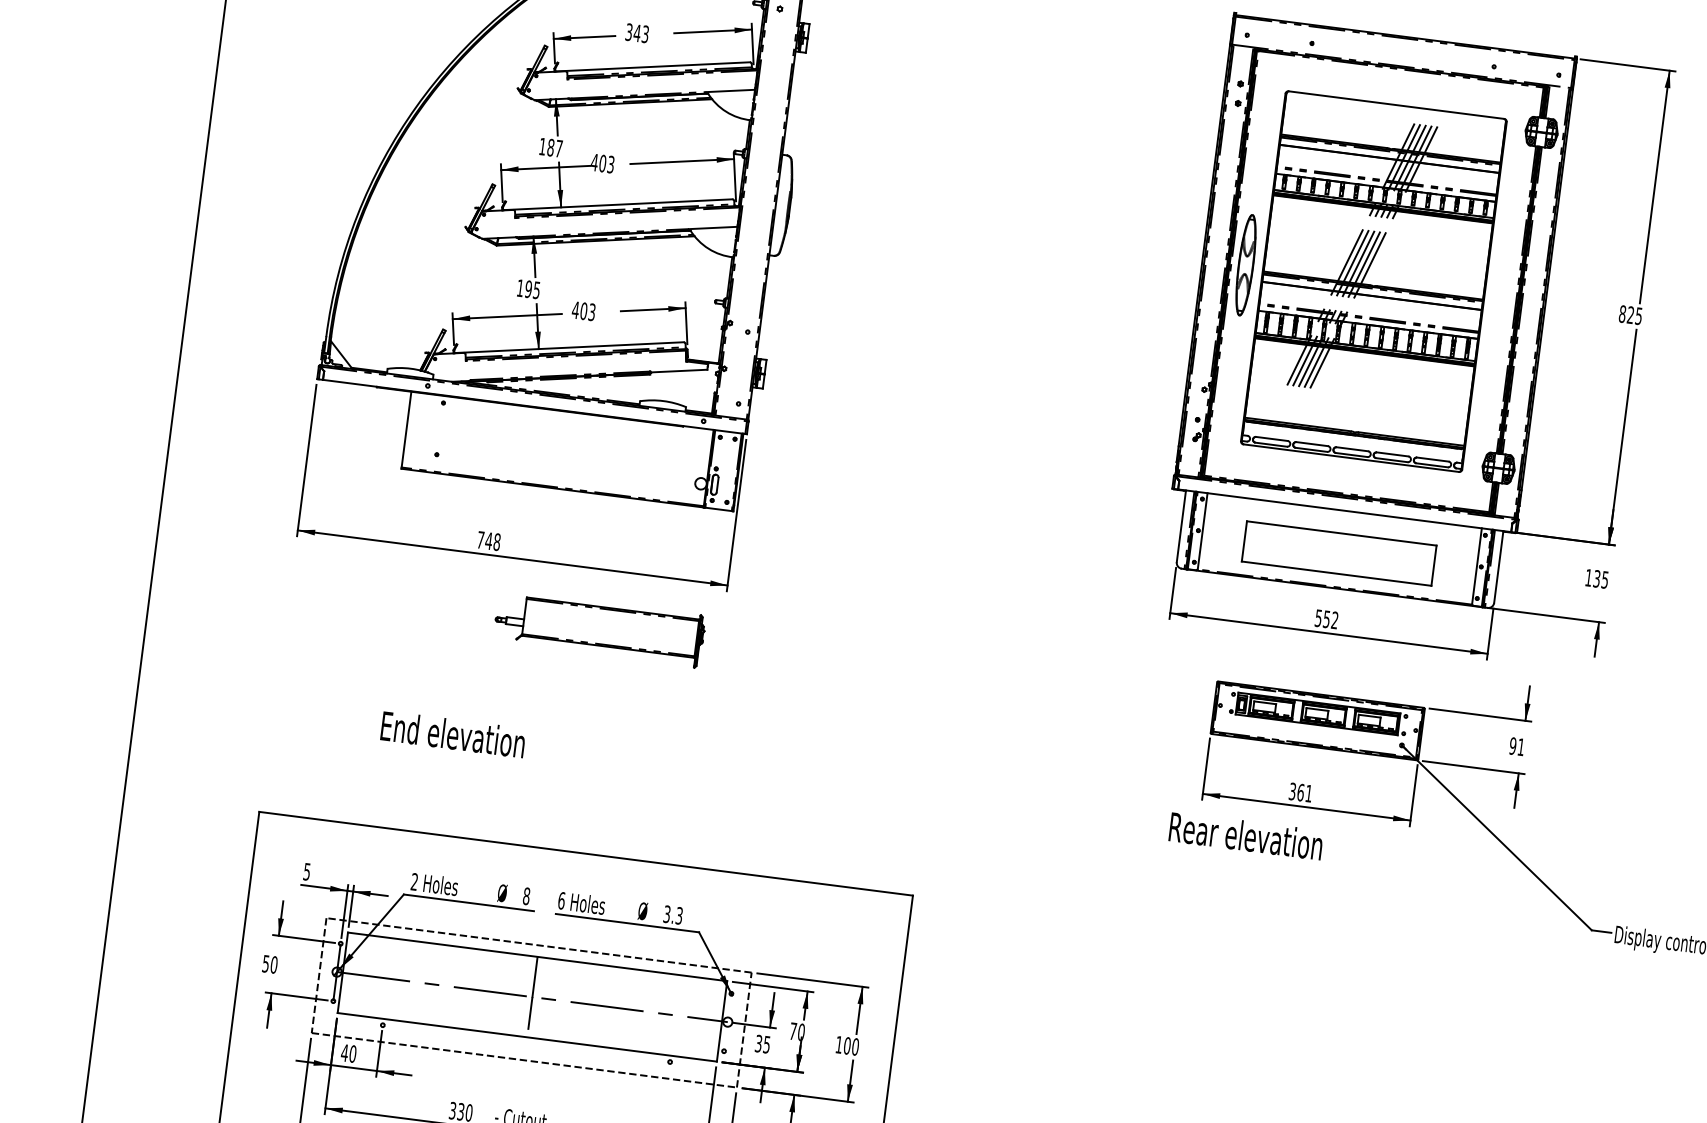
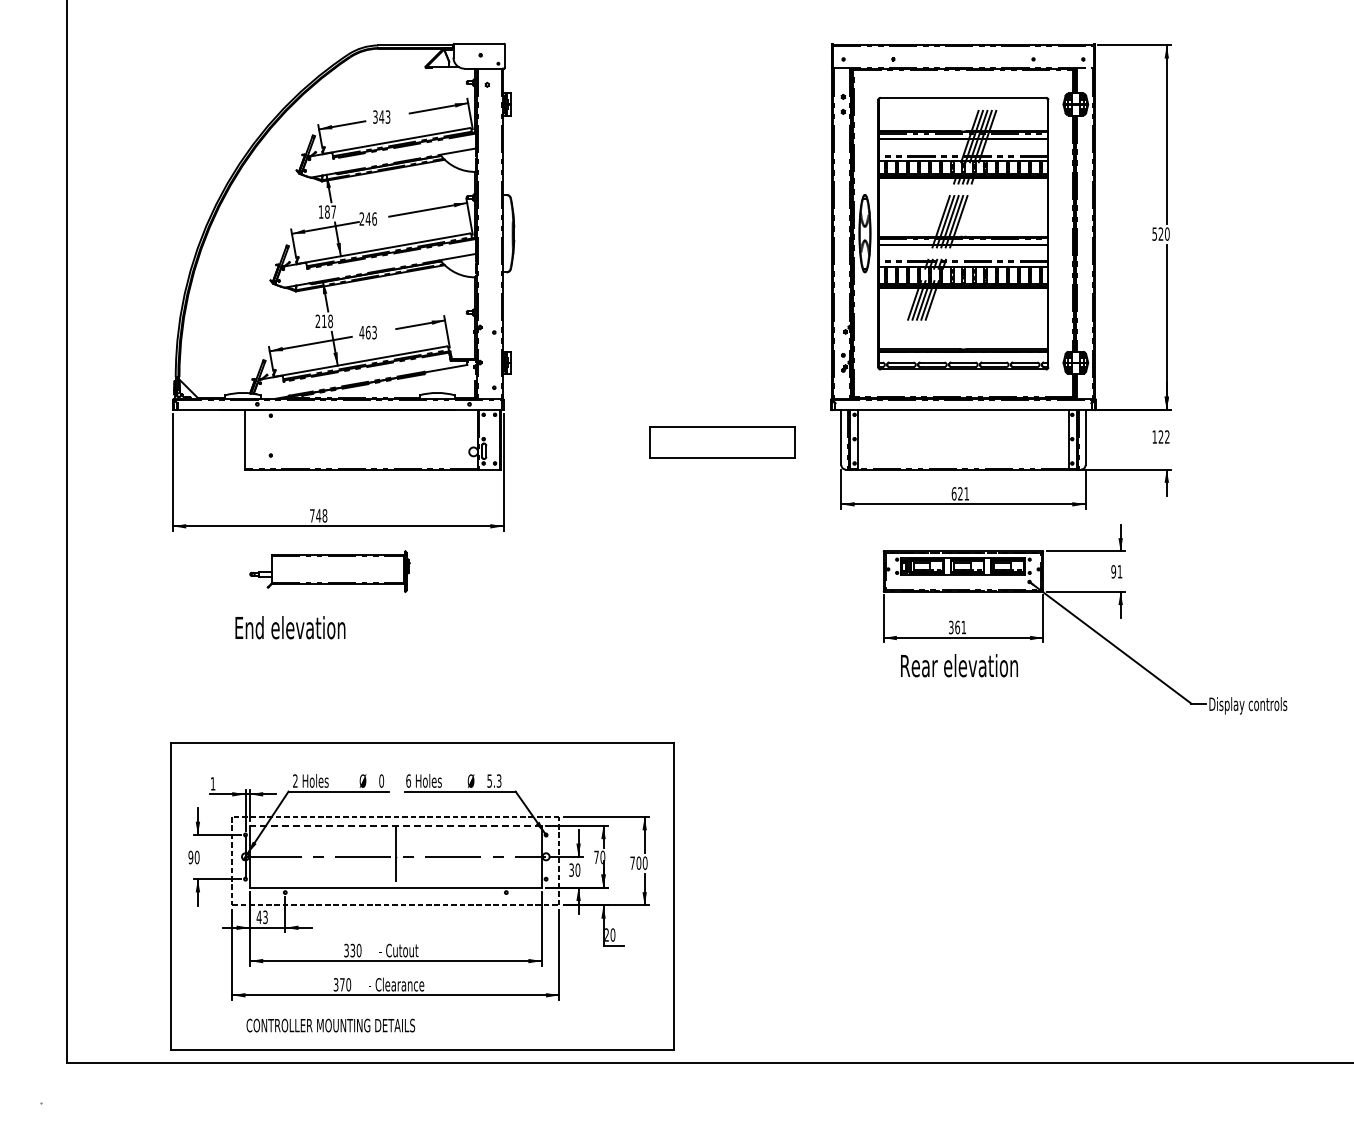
text: (603, 162) -> (368, 218), 403 -> 246
text: (527, 289) -> (323, 321), 195 -> 218
text: (584, 311) -> (368, 332), 403 -> 463
text: (1630, 314) -> (1160, 233), 825 -> 520
part: (1339, 553) -> (722, 442), moved
text: (1600, 578) -> (1163, 436), 135 -> 122
text: (1325, 618) -> (959, 493), 552 -> 621
part: (599, 628) -> (329, 571), moved
text: (453, 734) -> (290, 627), moved
text: (1246, 835) -> (959, 665), moved
text: (306, 871) -> (212, 783), 5 -> 1
text: (526, 895) -> (381, 780), 8 -> 0
text: (666, 913) -> (489, 780), 3.3 -> 5.3
line: (537, 956) -> (395, 825), solid -> dashed
text: (265, 962) -> (190, 856), 50 -> 90
text: (766, 1043) -> (577, 869), 35 -> 30
text: (839, 1043) -> (632, 862), 100 -> 700
text: (352, 1054) -> (265, 917), 40 -> 43

